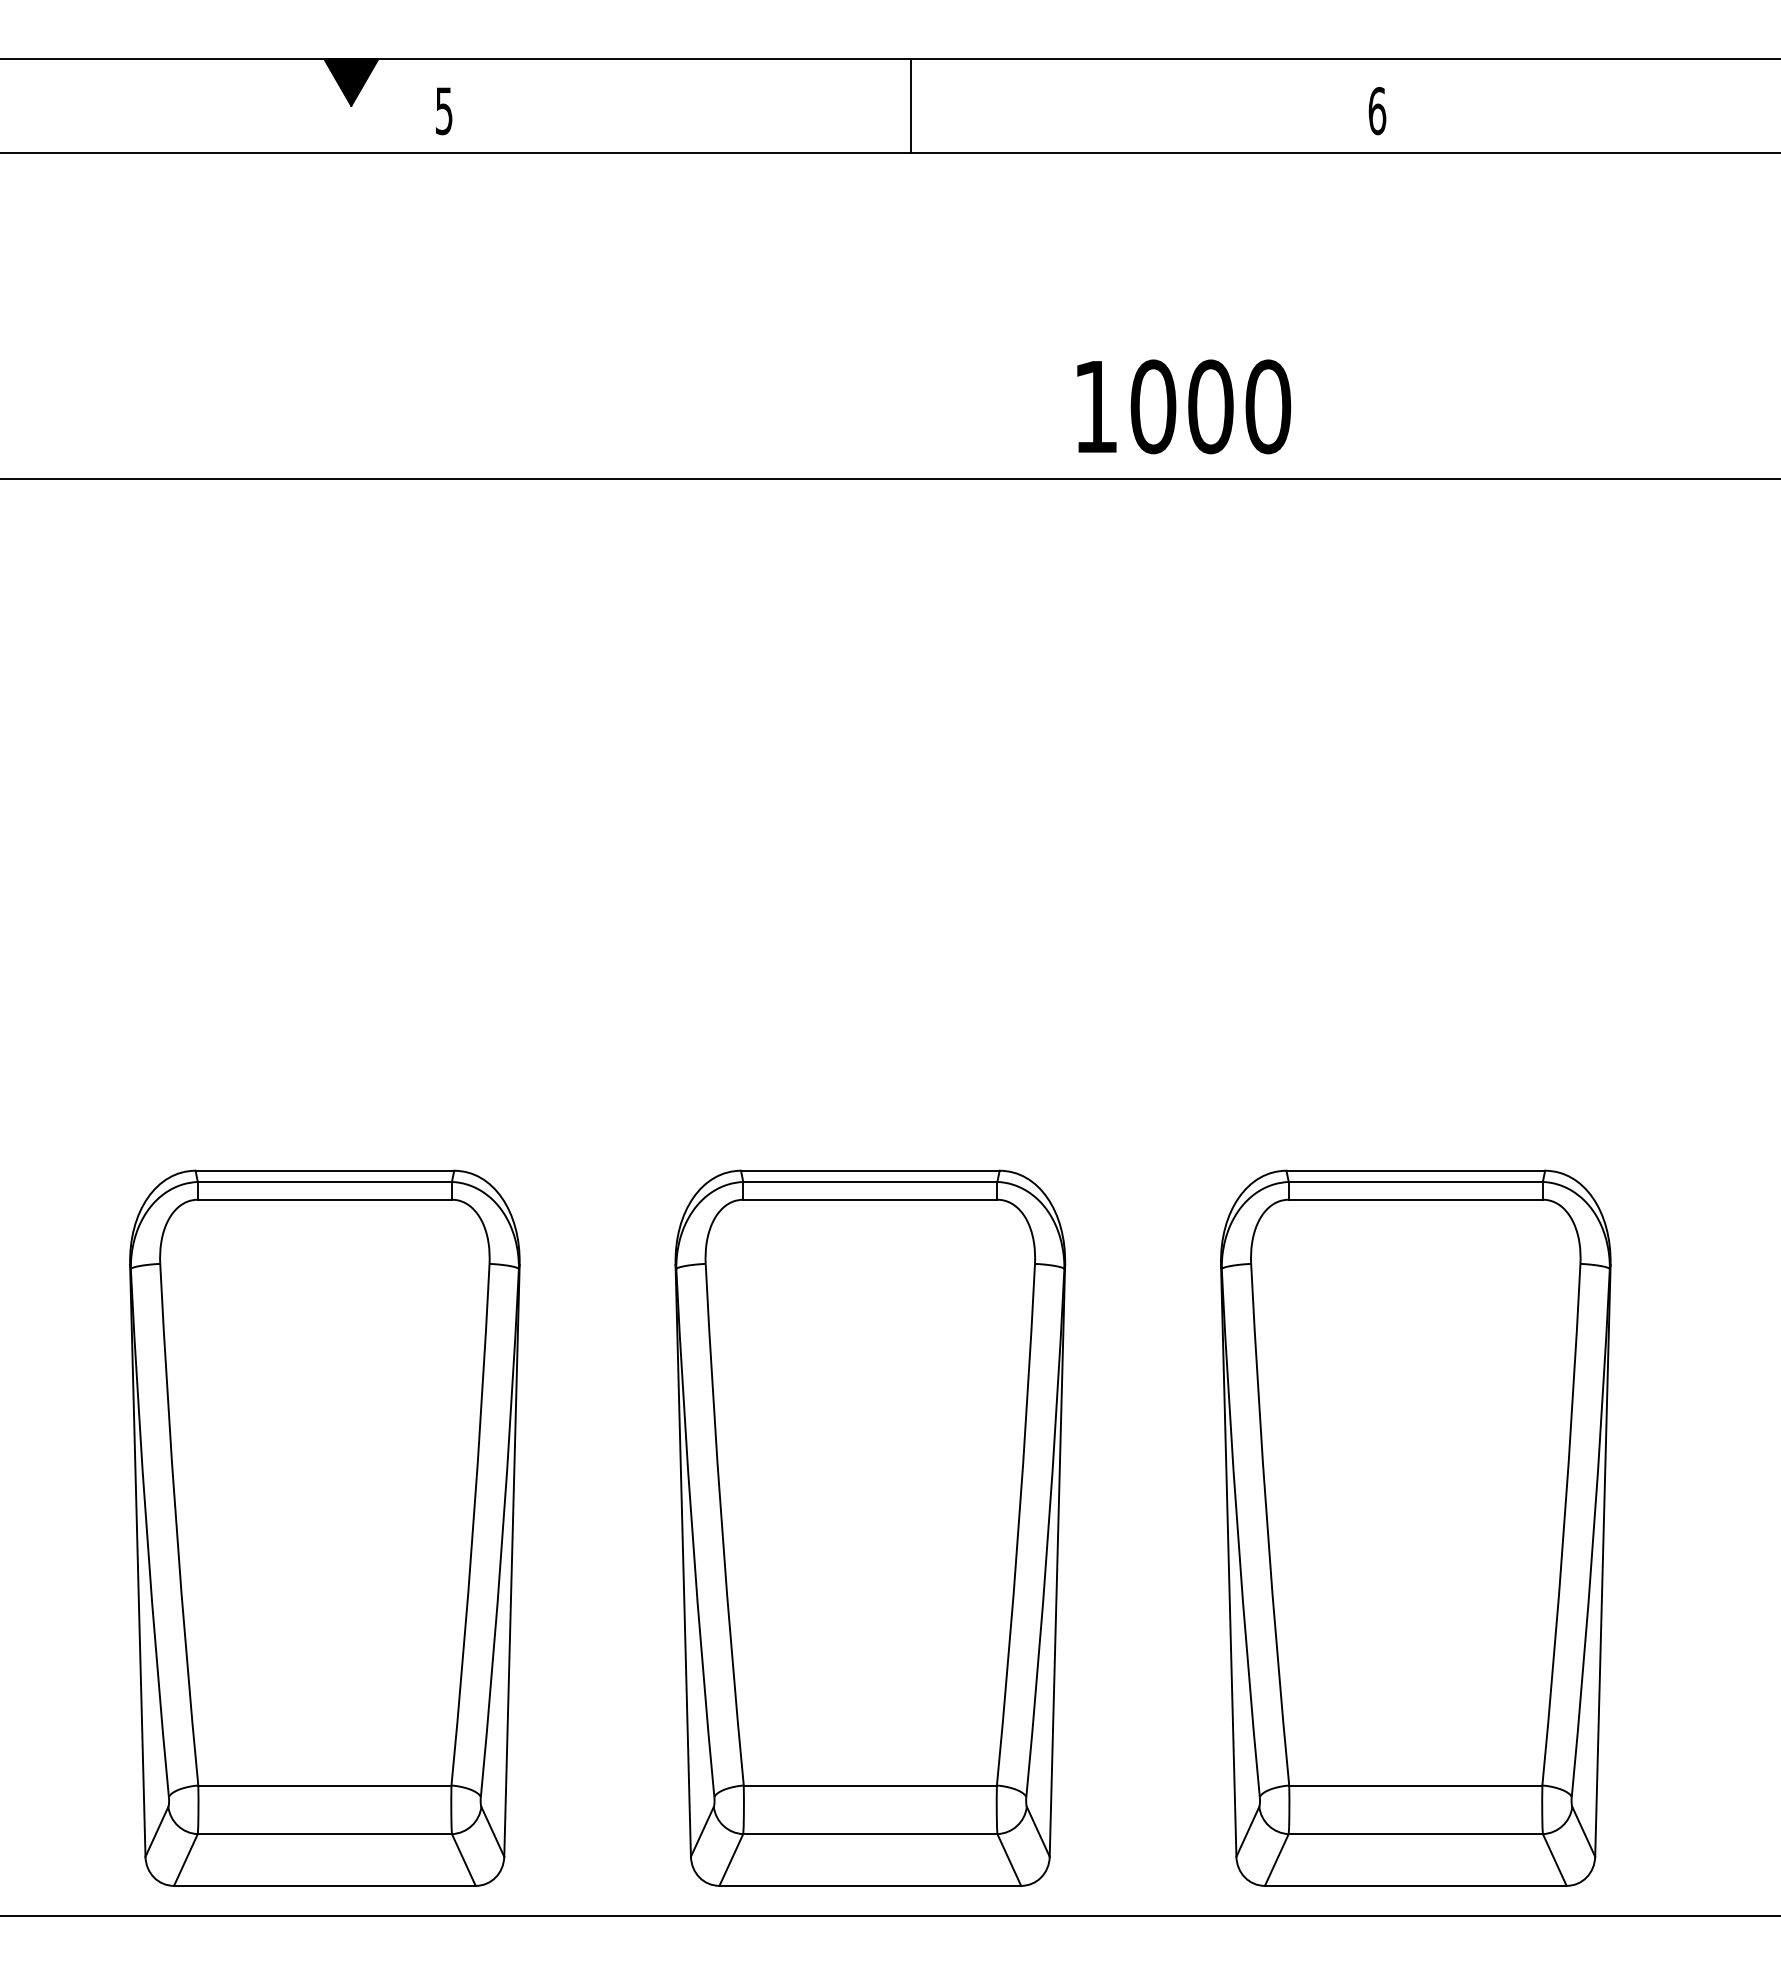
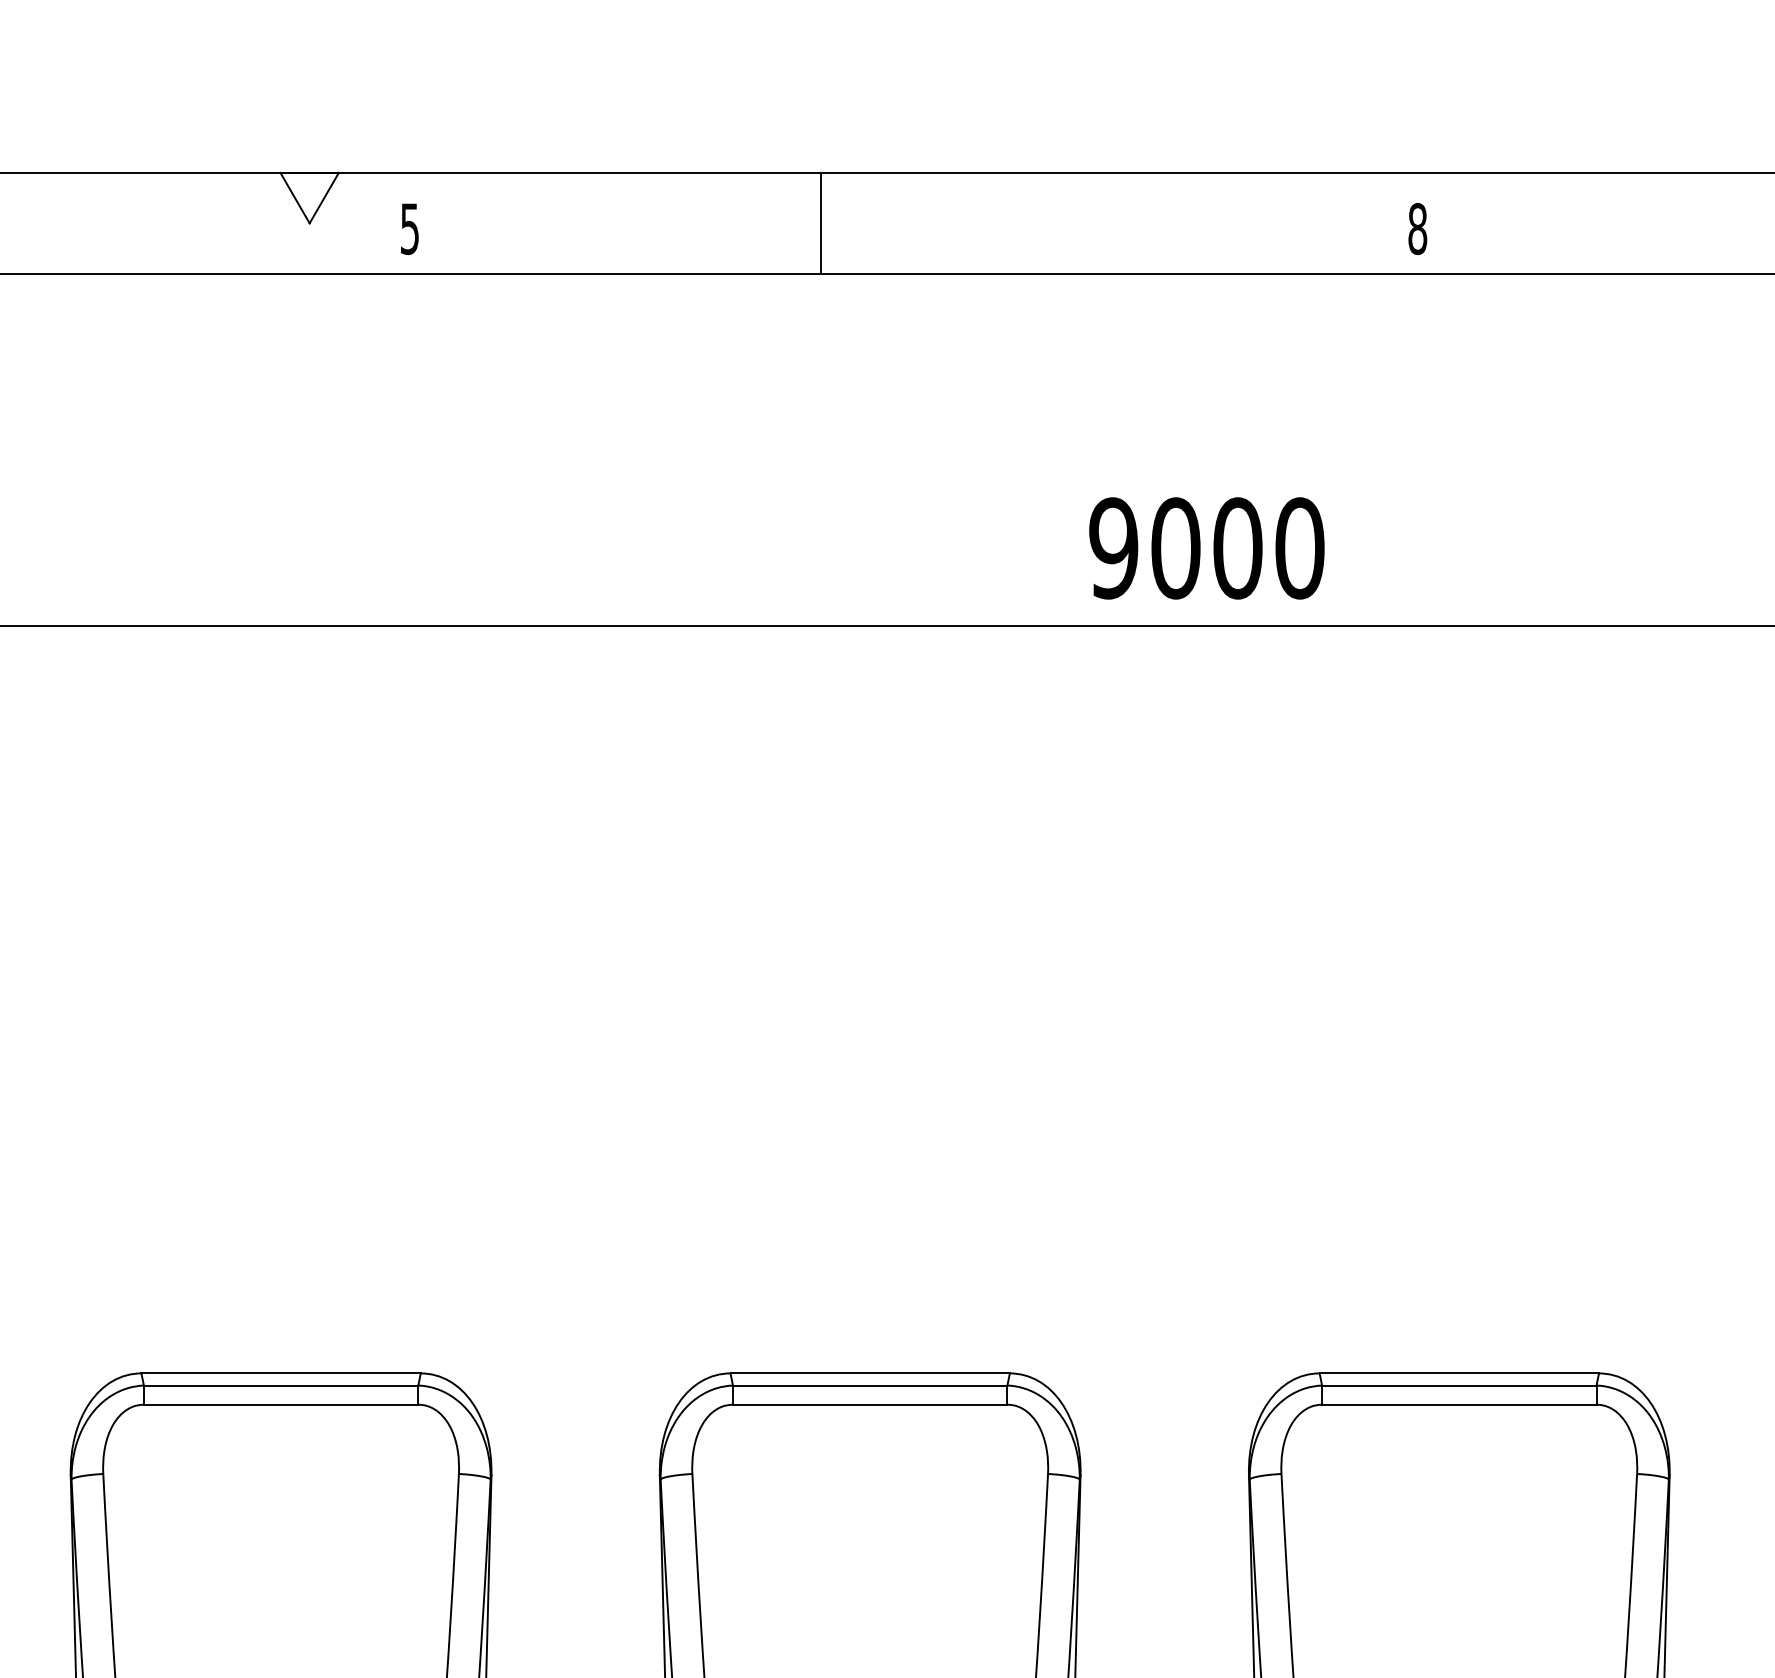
fill: (351, 82) -> (309, 198), removed
line: (911, 105) -> (821, 222), moved
text: (1377, 111) -> (1417, 229), 6 -> 8
text: (1095, 406) -> (1113, 548), 1000 -> 9000

